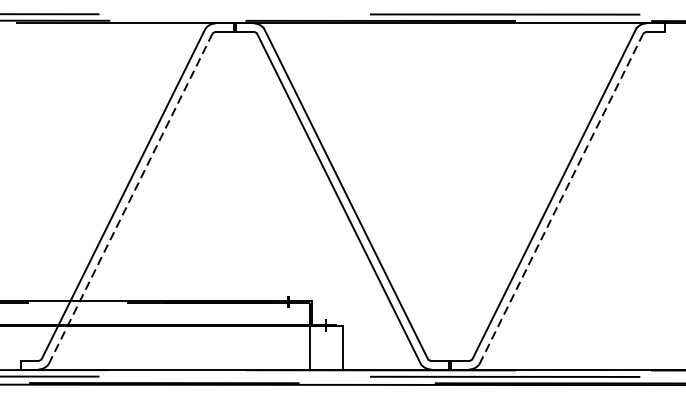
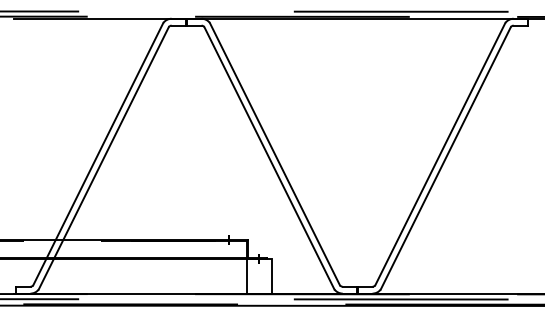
line: (131, 198) -> (104, 157), dashed -> solid
line: (562, 198) -> (446, 157), dashed -> solid

